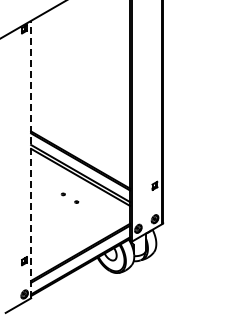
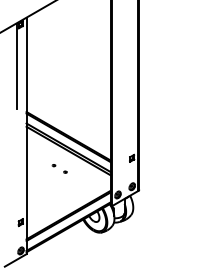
line: (19, 78) -> (16, 66), added
line: (31, 159) -> (26, 135), dashed -> solid

